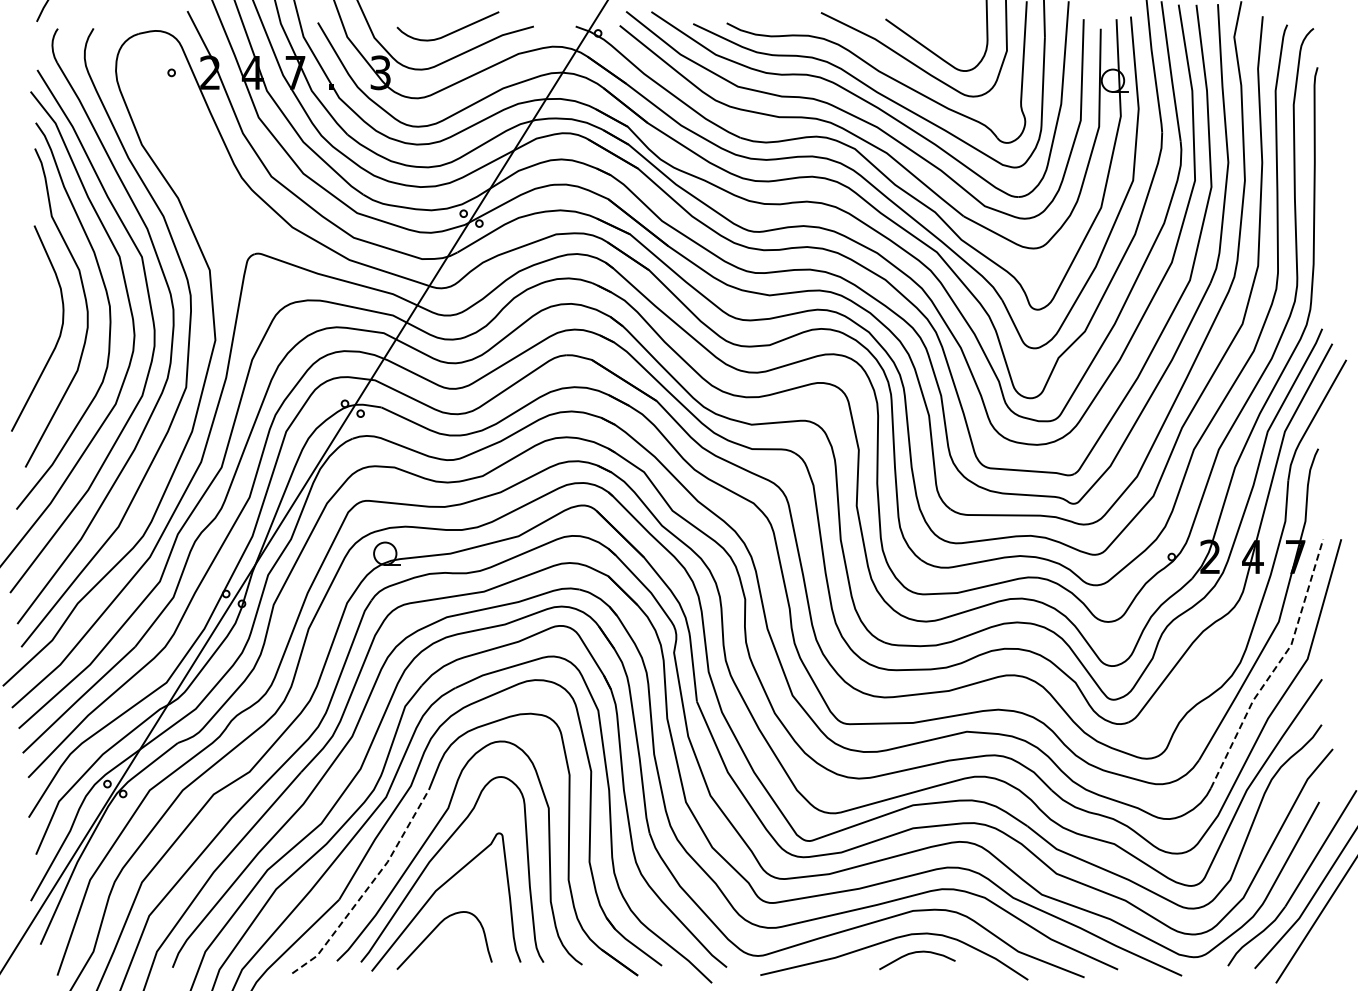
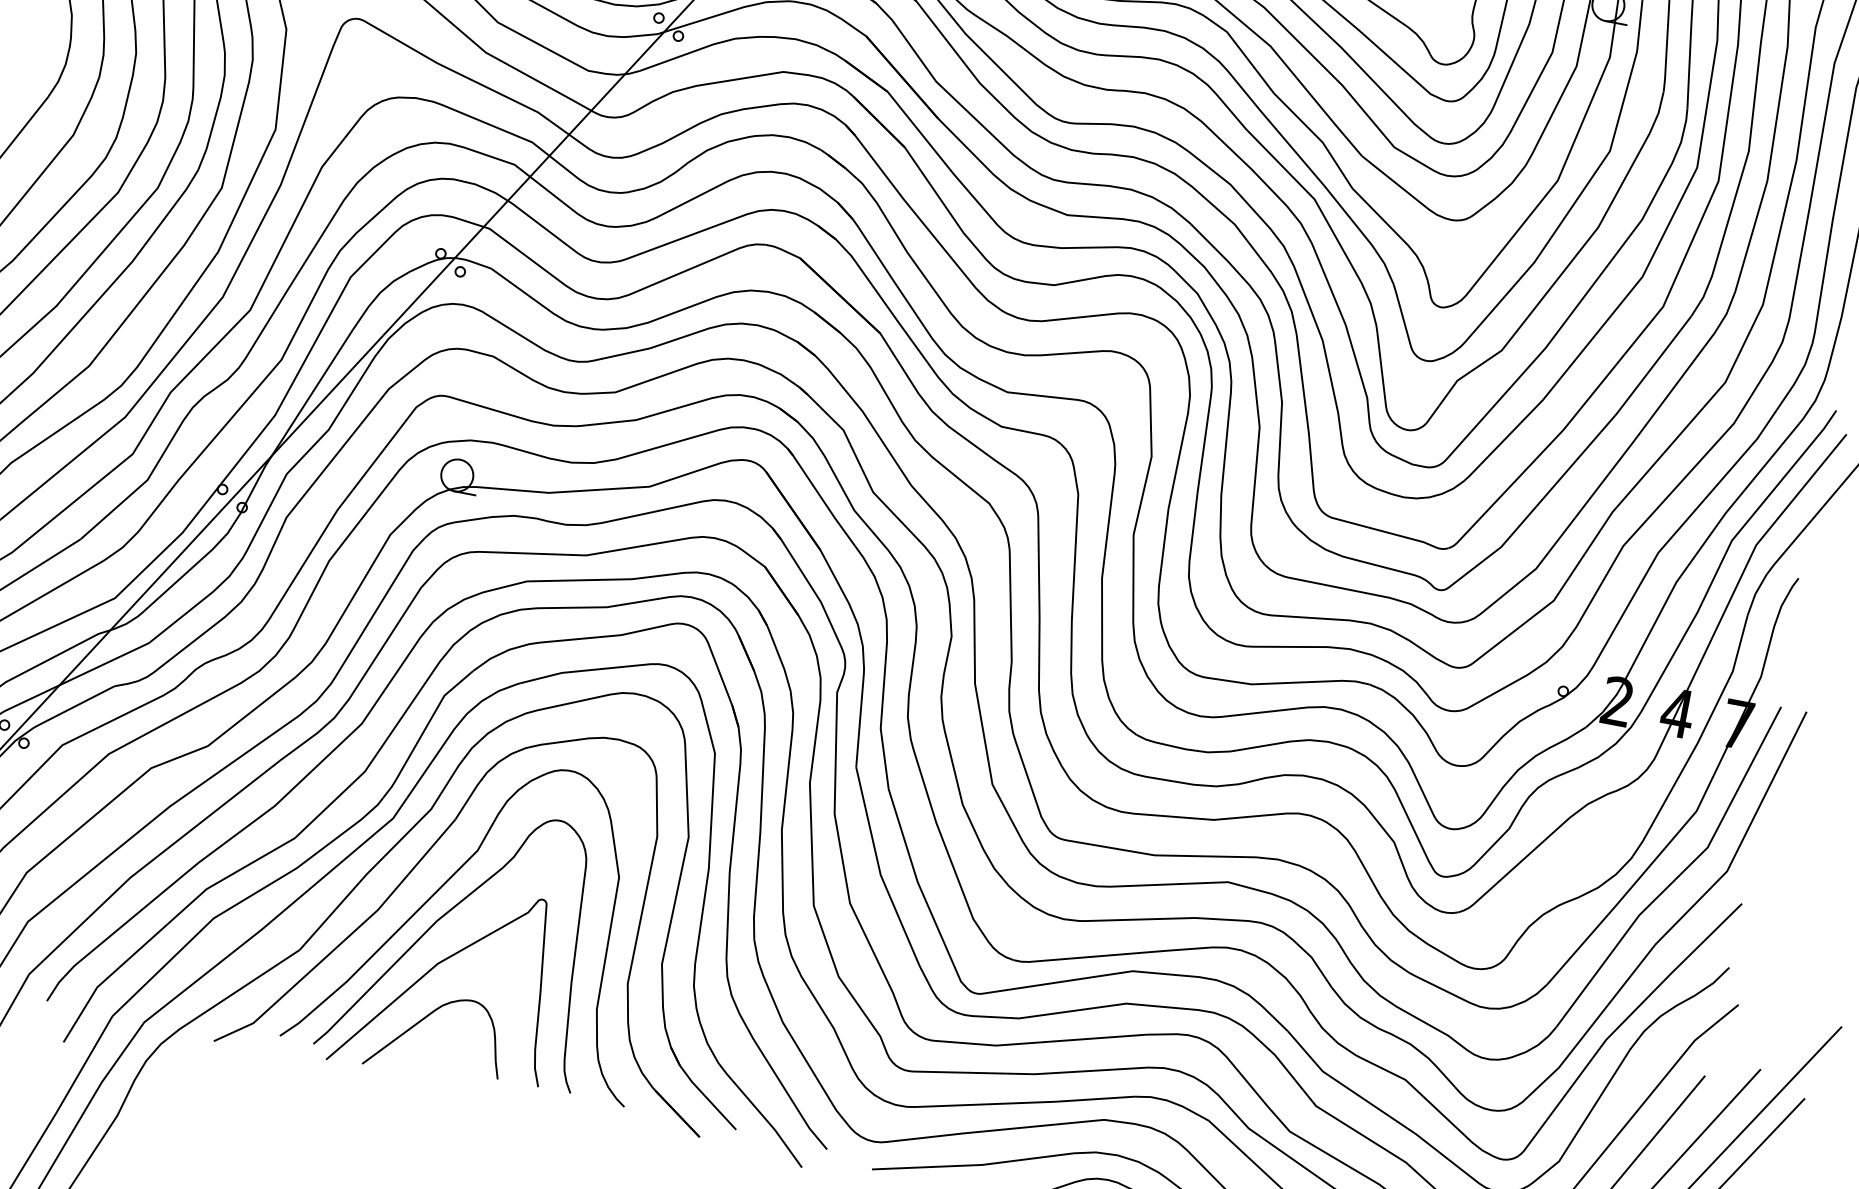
line: (1276, 667) -> (1681, 874), dashed -> solid
line: (368, 887) -> (344, 940), dashed -> solid

